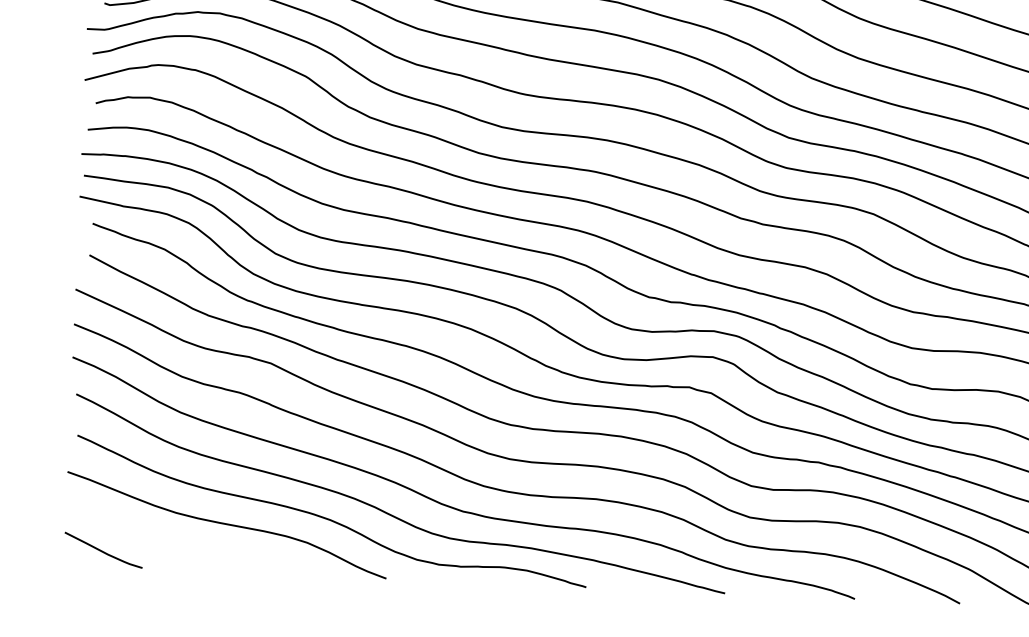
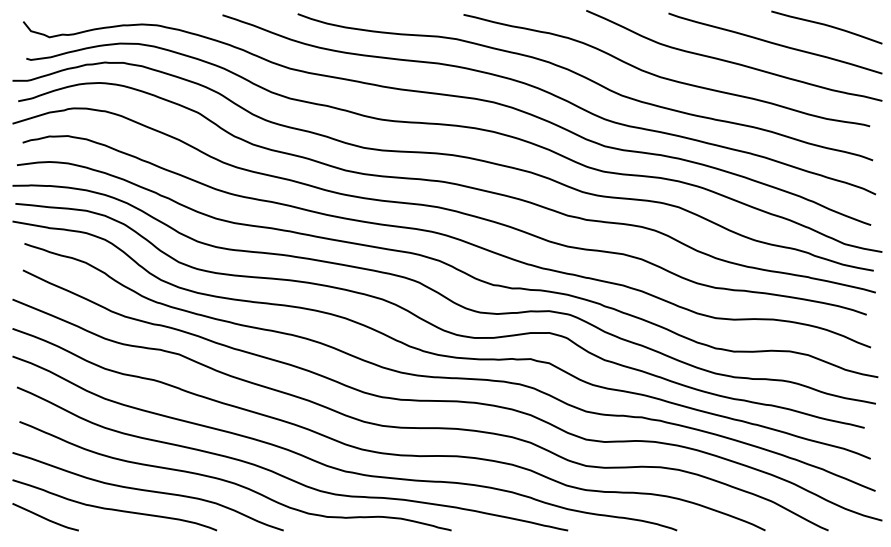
curve: (184, 543) -> (113, 508), added

